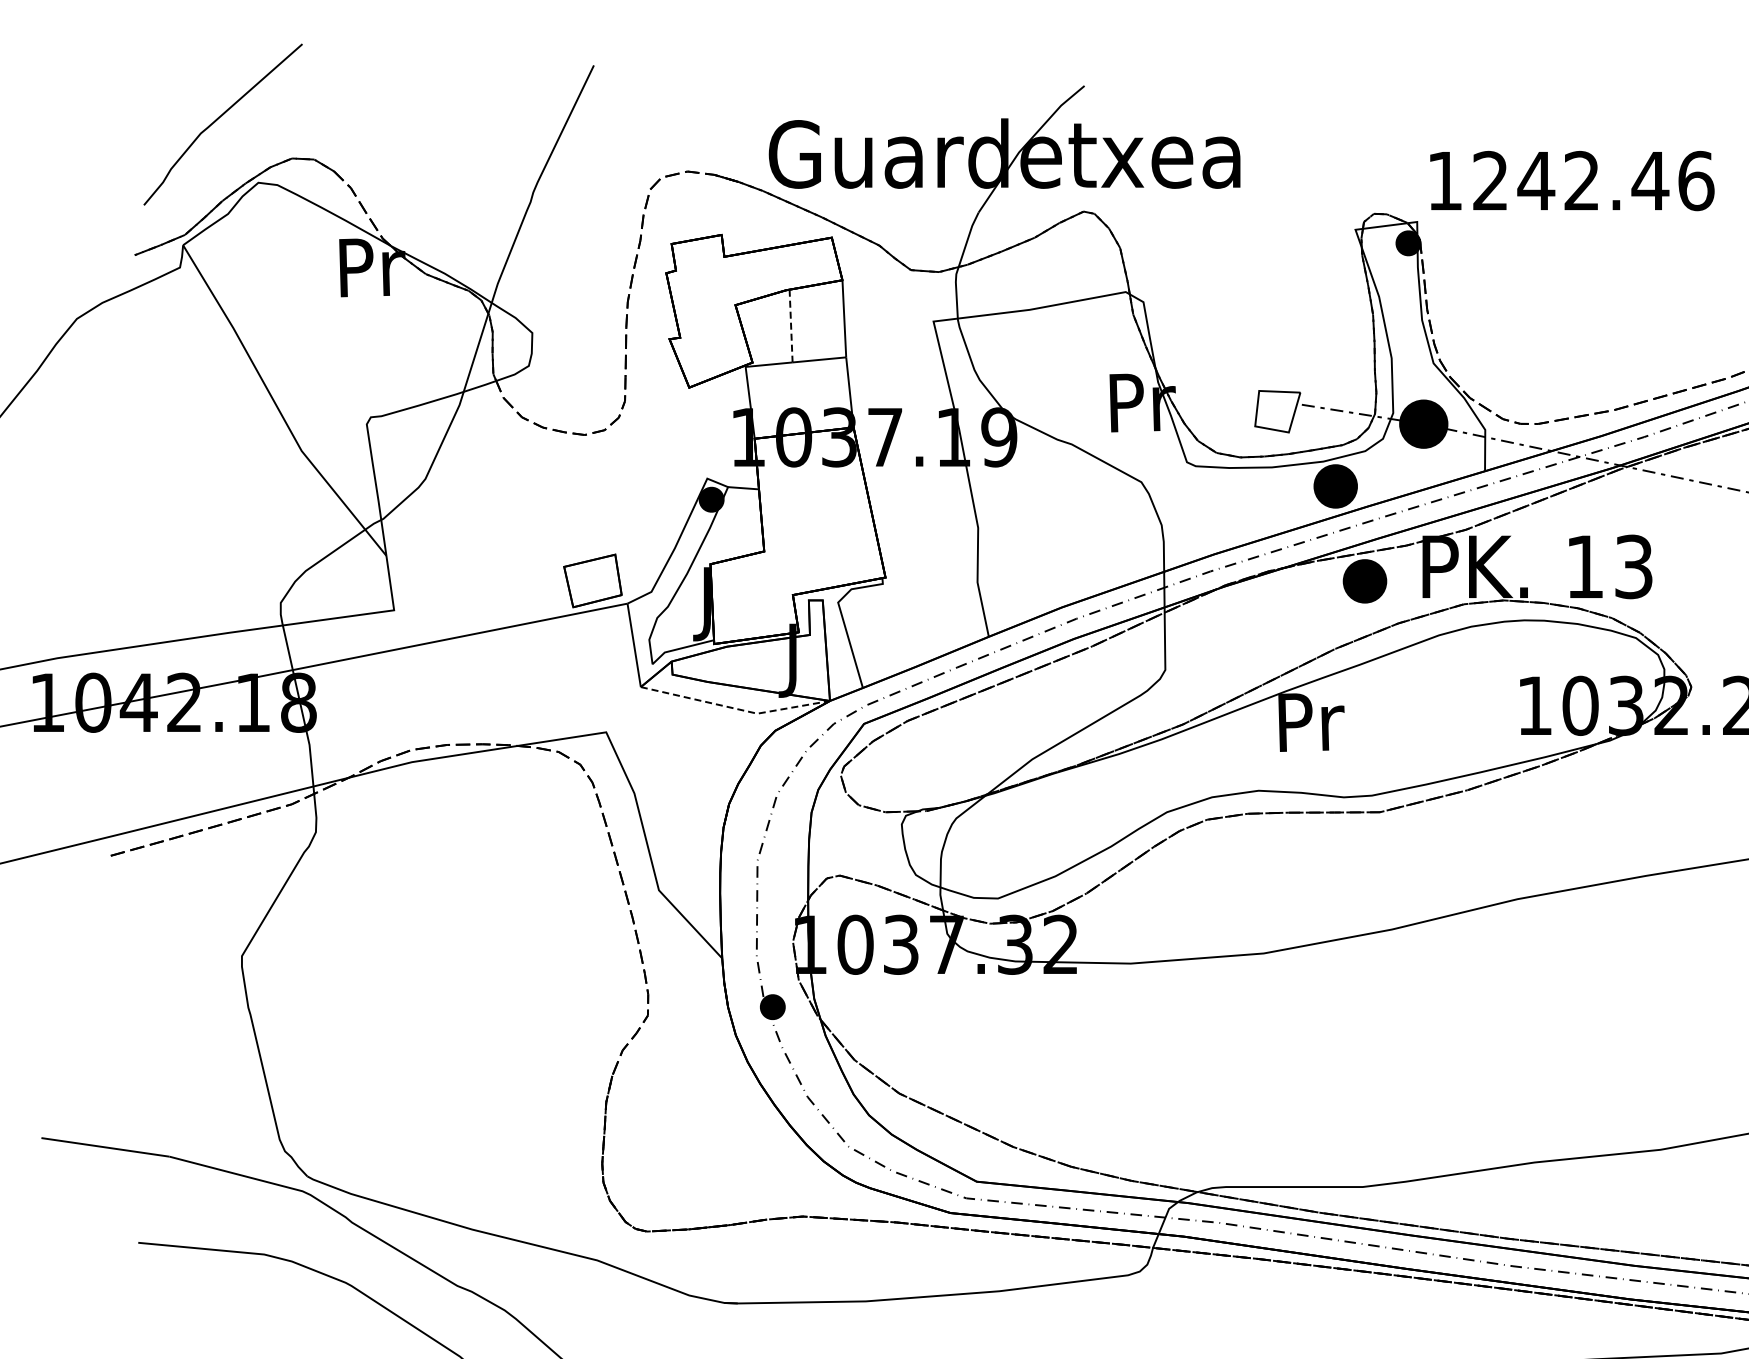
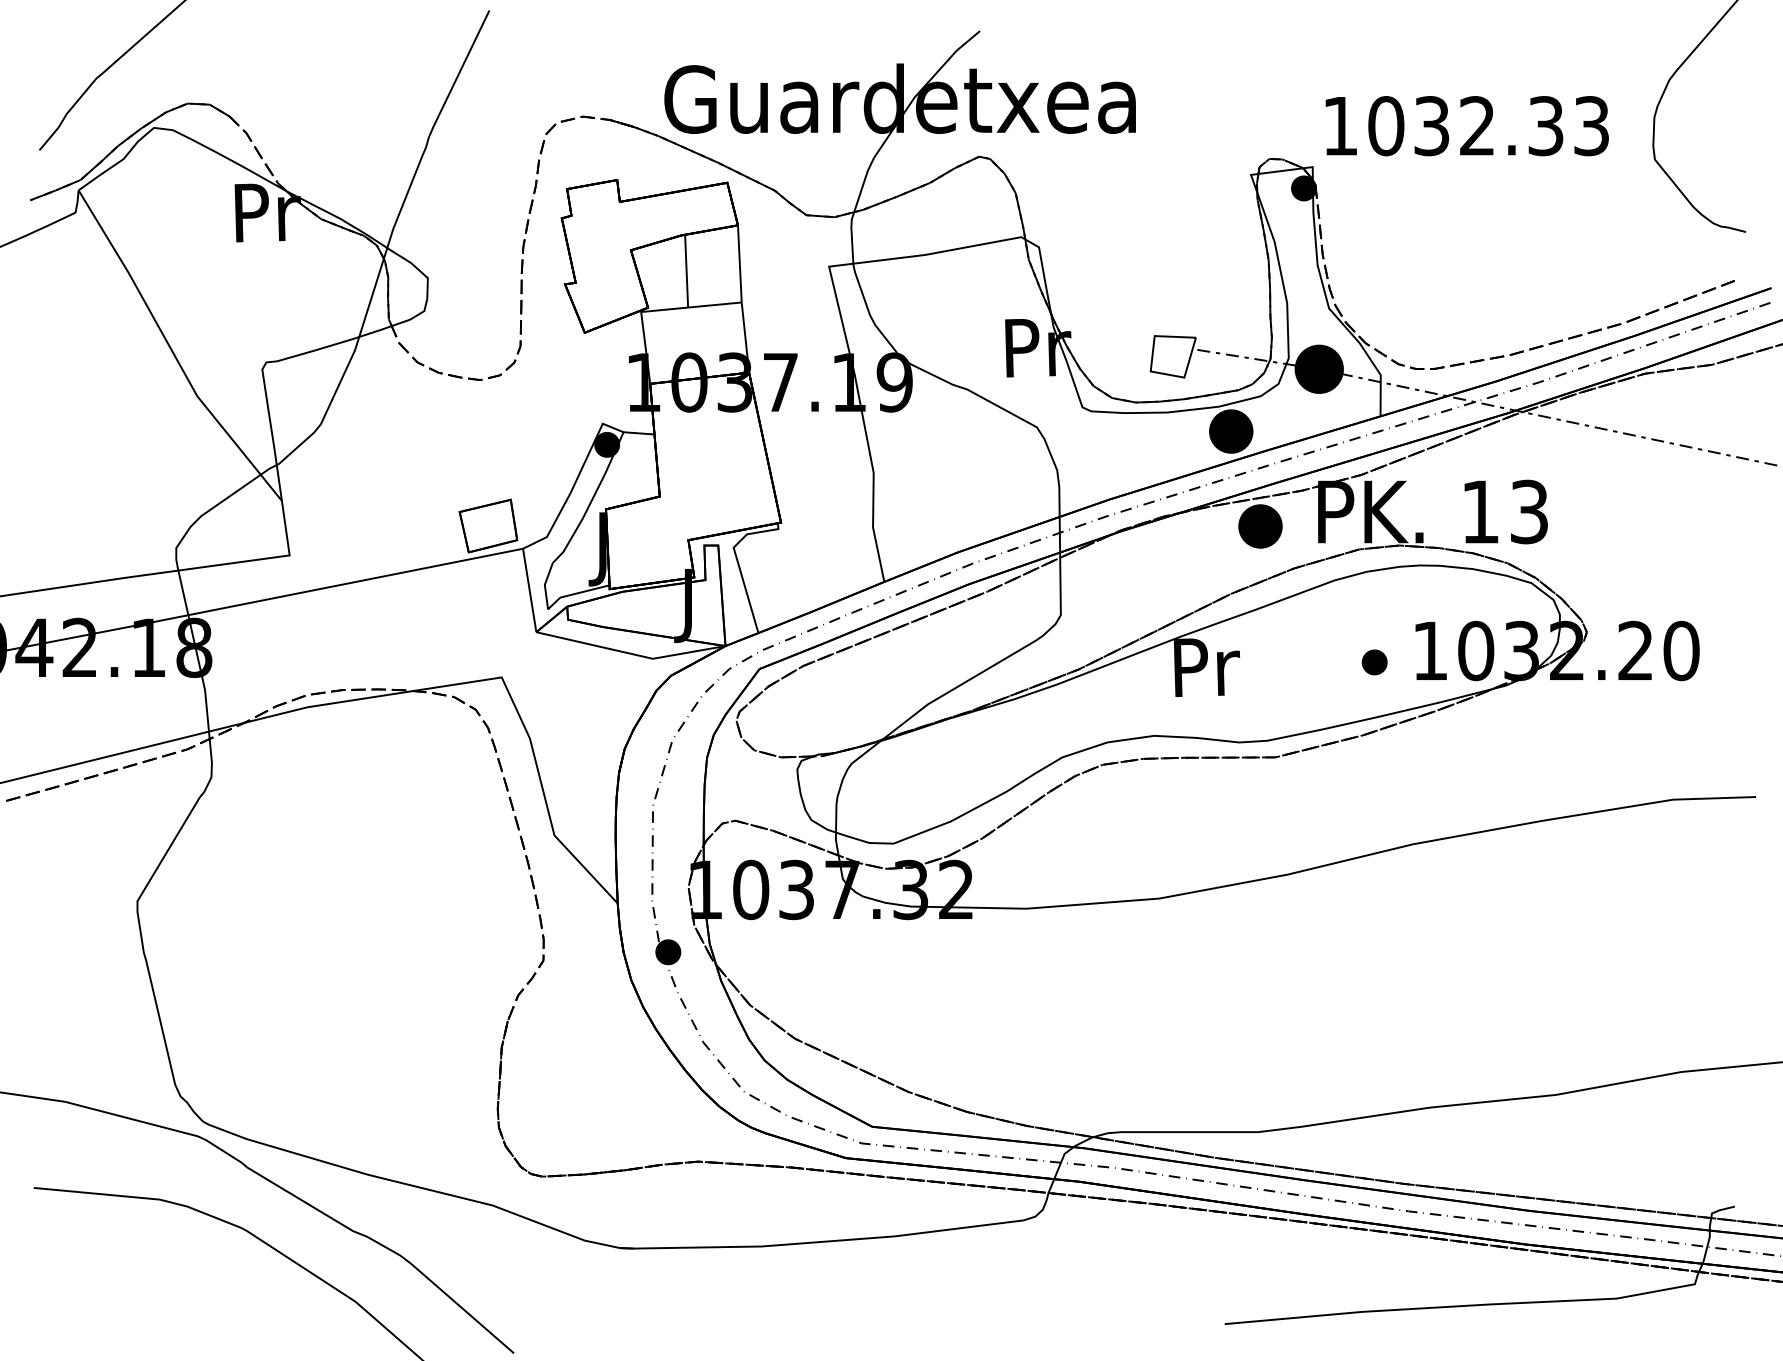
text: (1593, 181) -> (1489, 126), 1242.46 -> 1032.33
line: (790, 326) -> (686, 271), dashed -> solid
line: (735, 708) -> (631, 653), dashed -> solid
part: (1478, 717) -> (1374, 662), added

